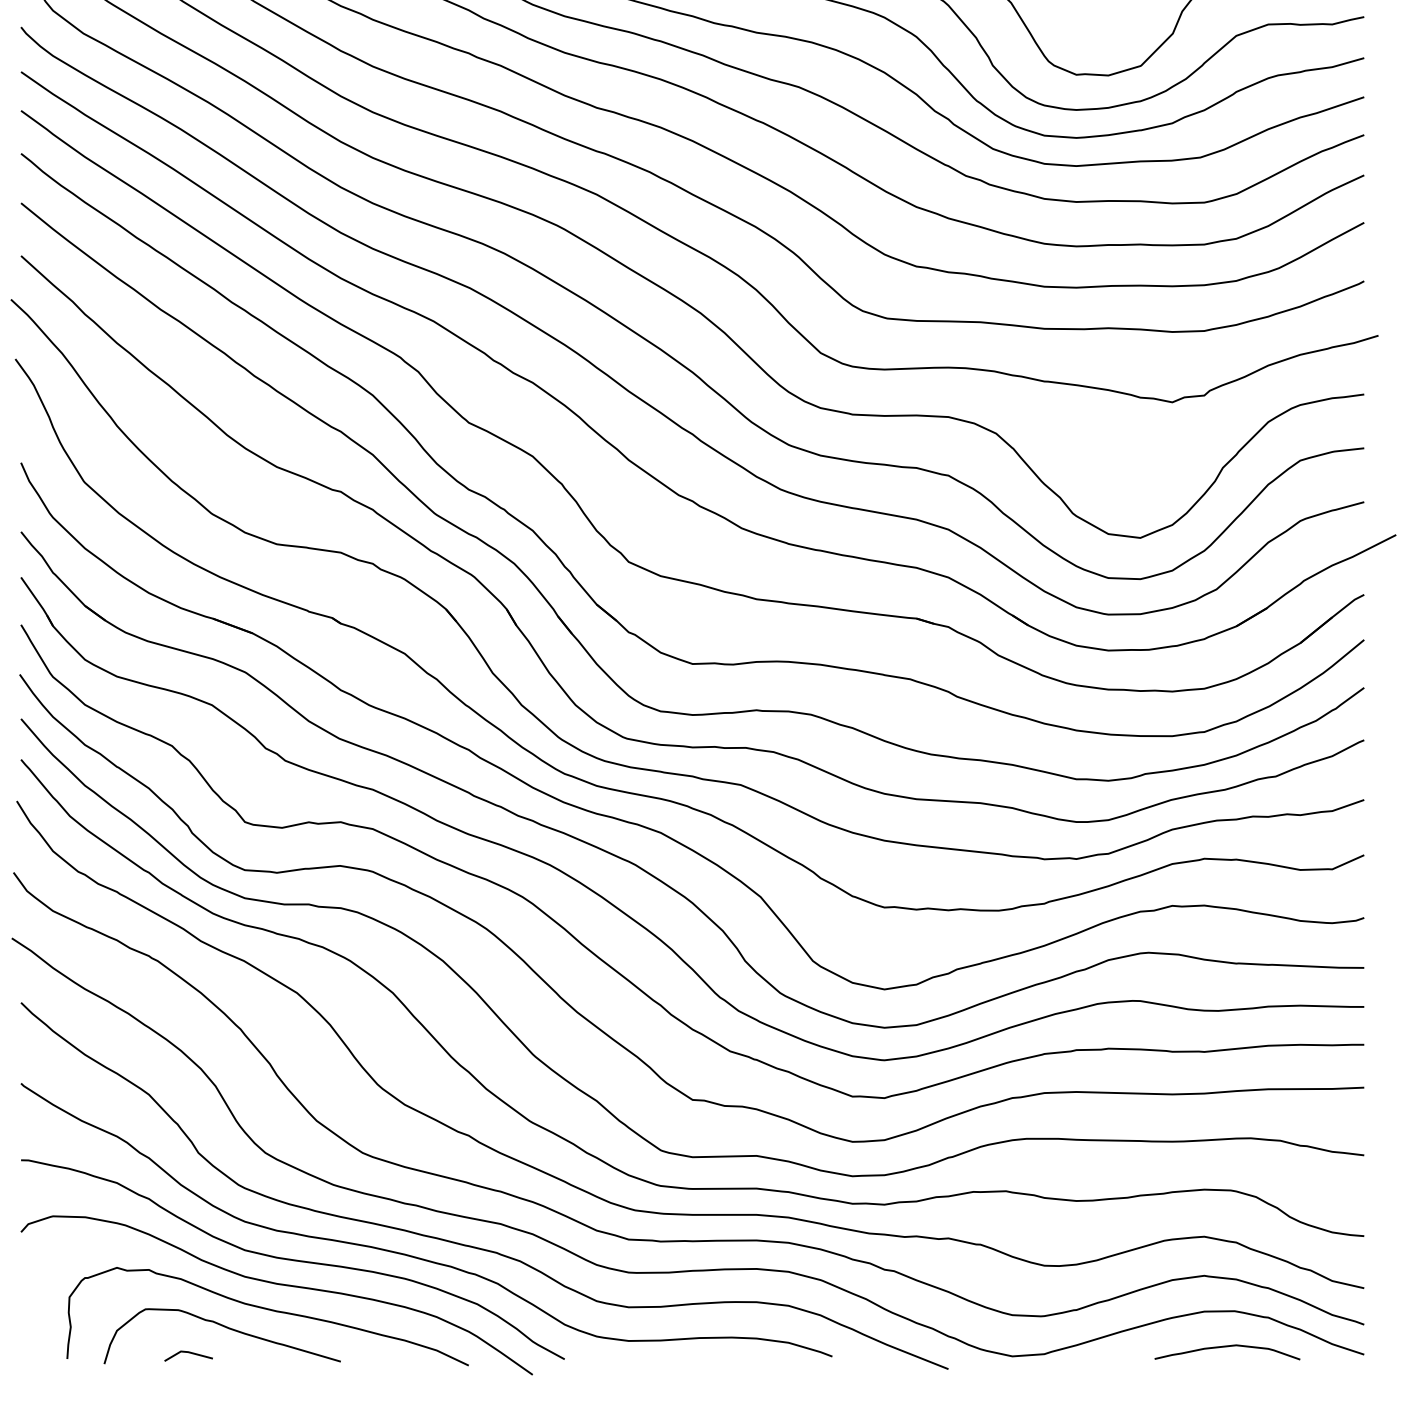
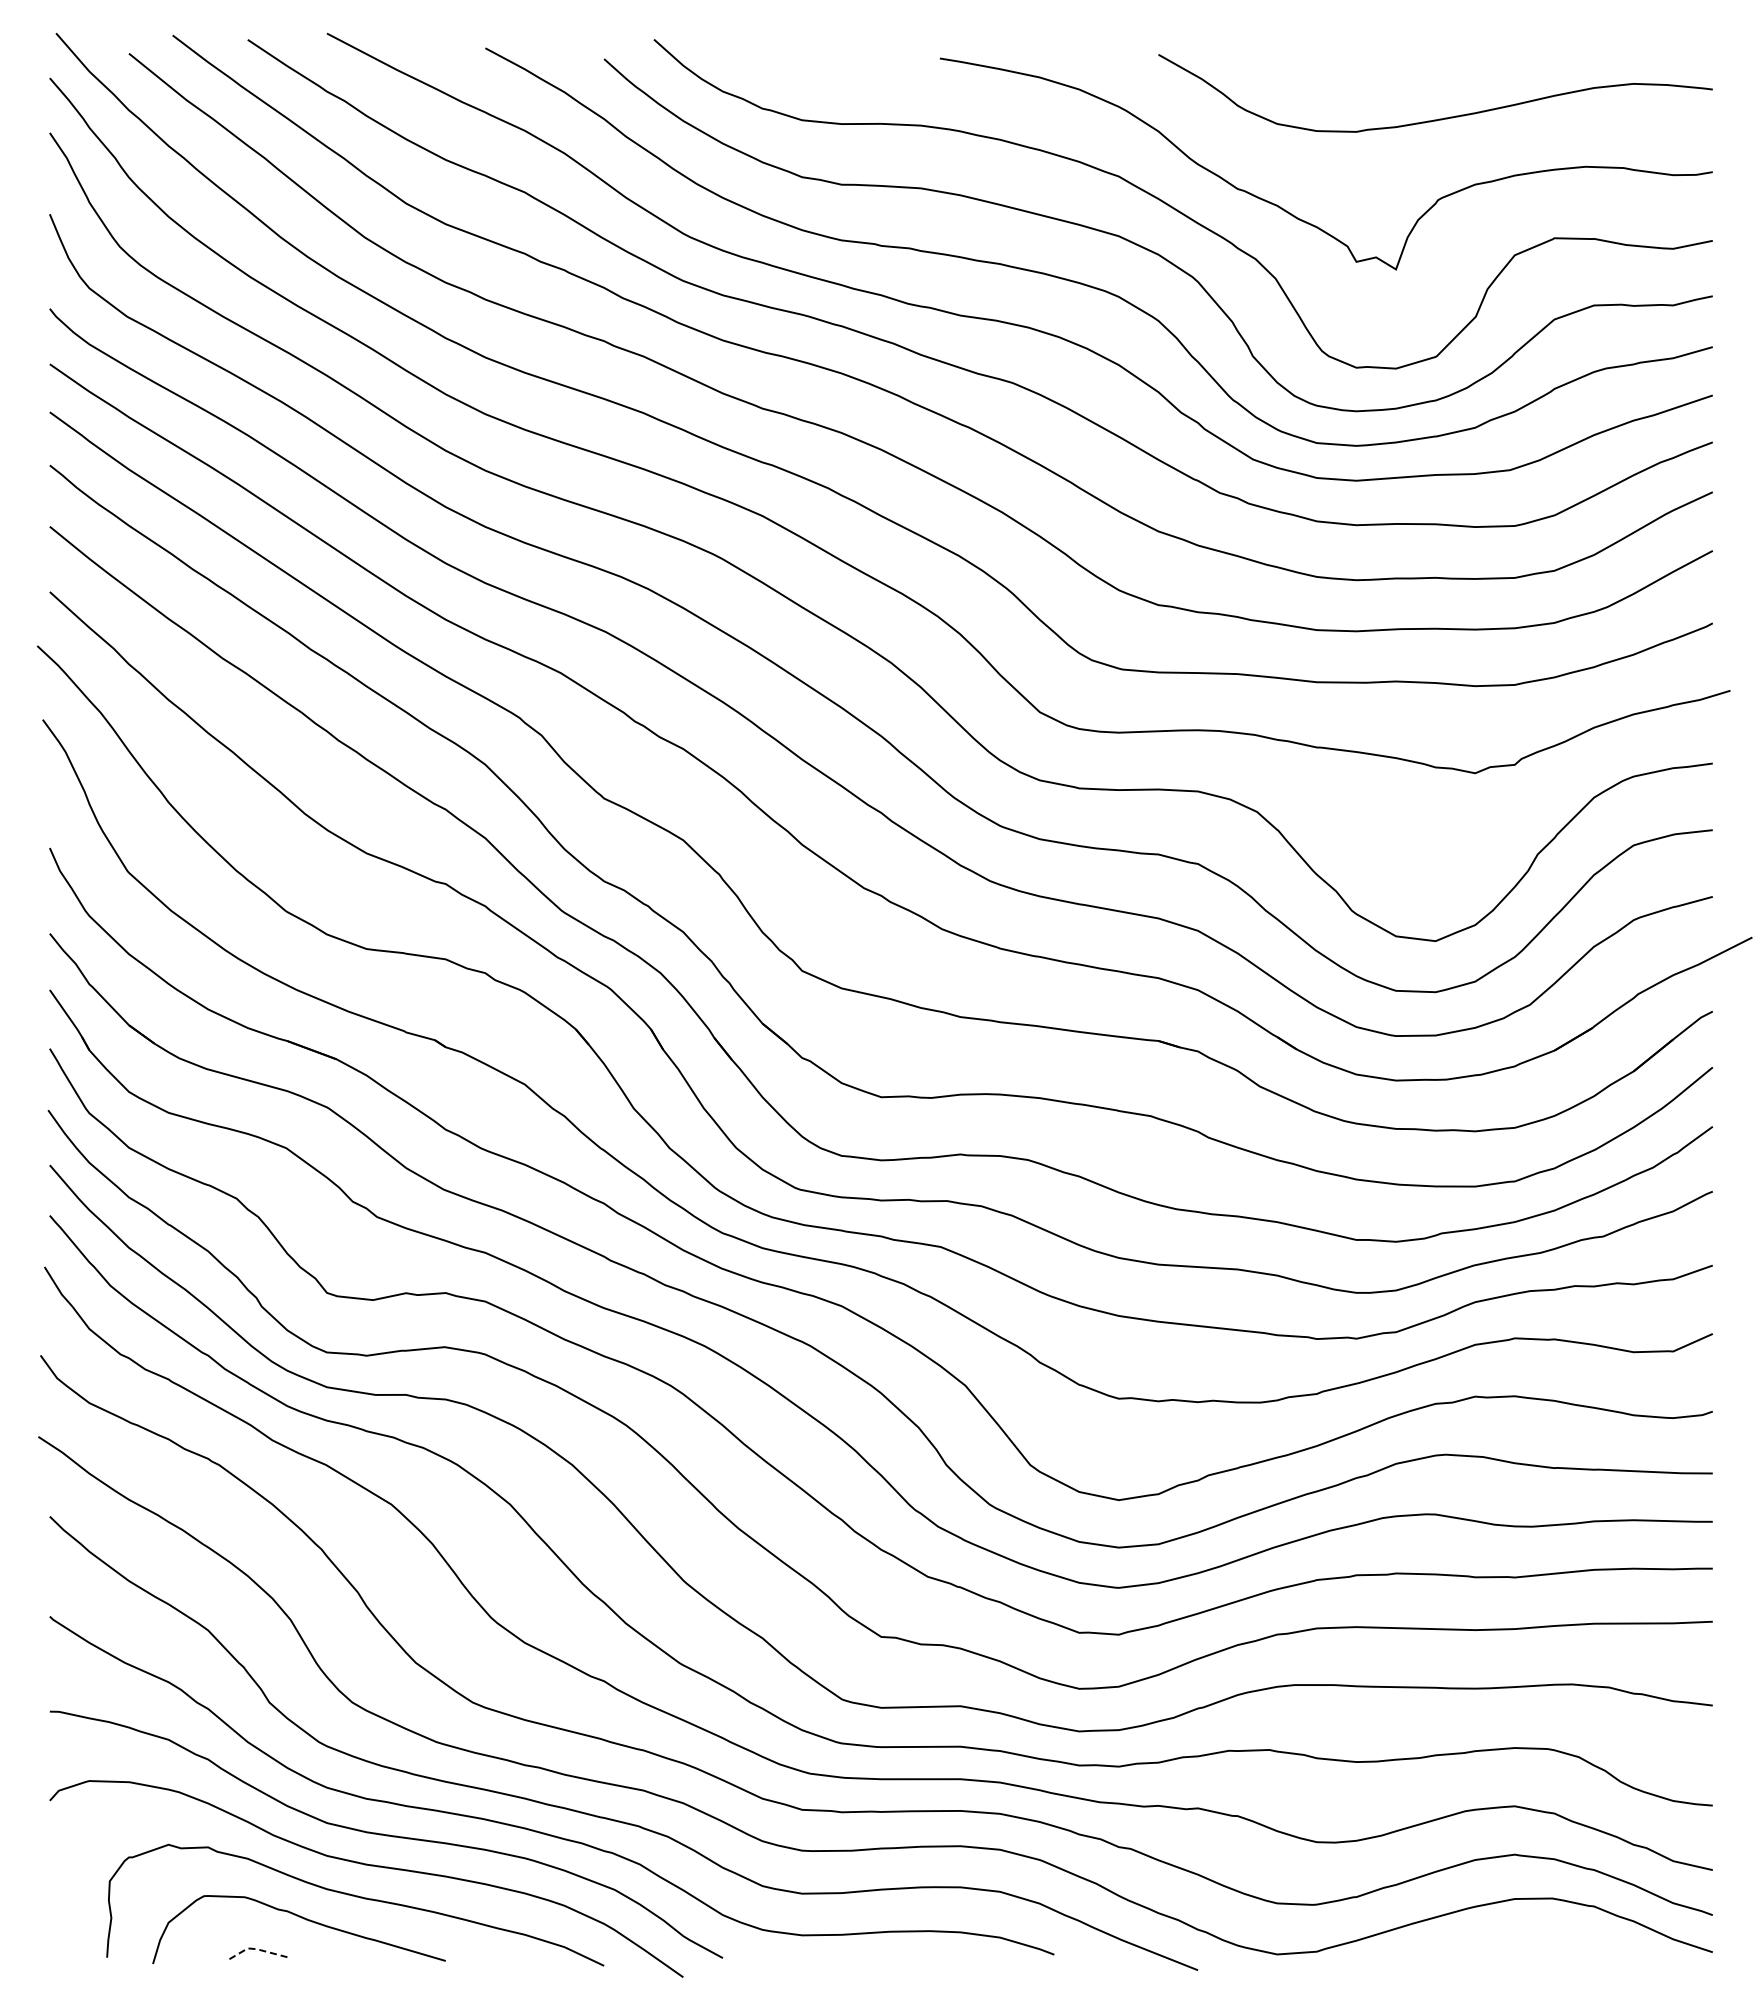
curve: (1225, 1347) -> (1540, 1943), removed
line: (187, 1352) -> (256, 1949), solid -> dashed

